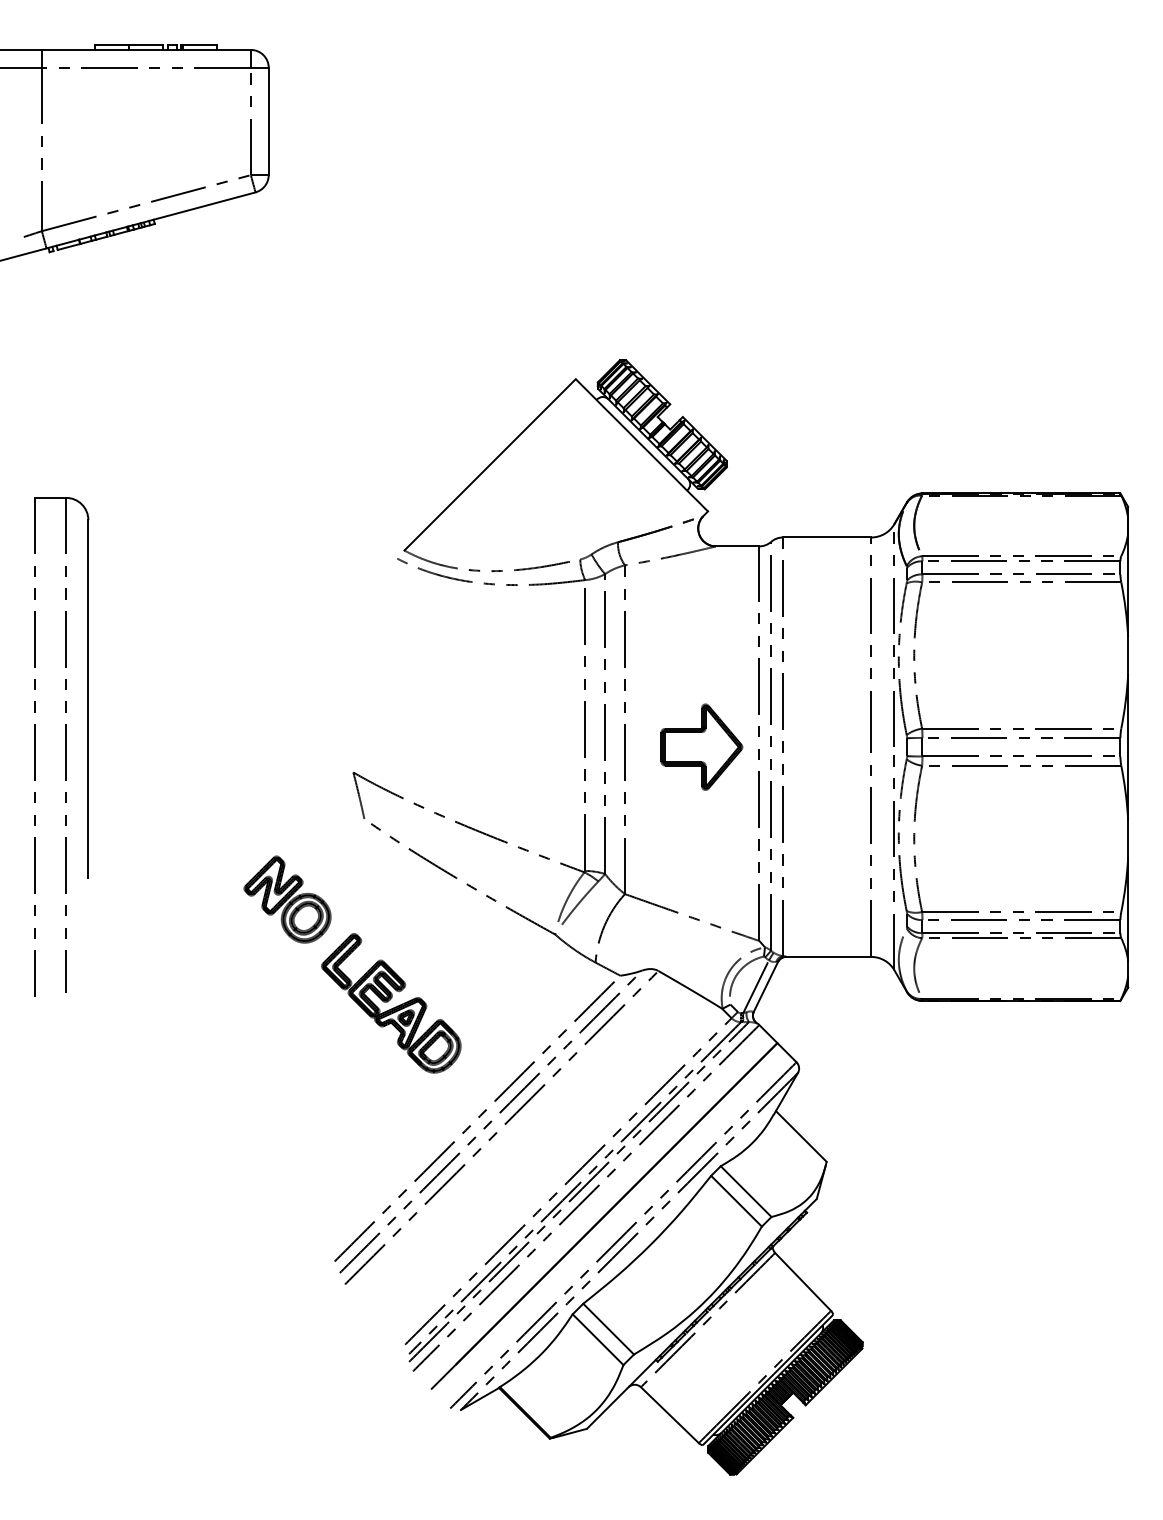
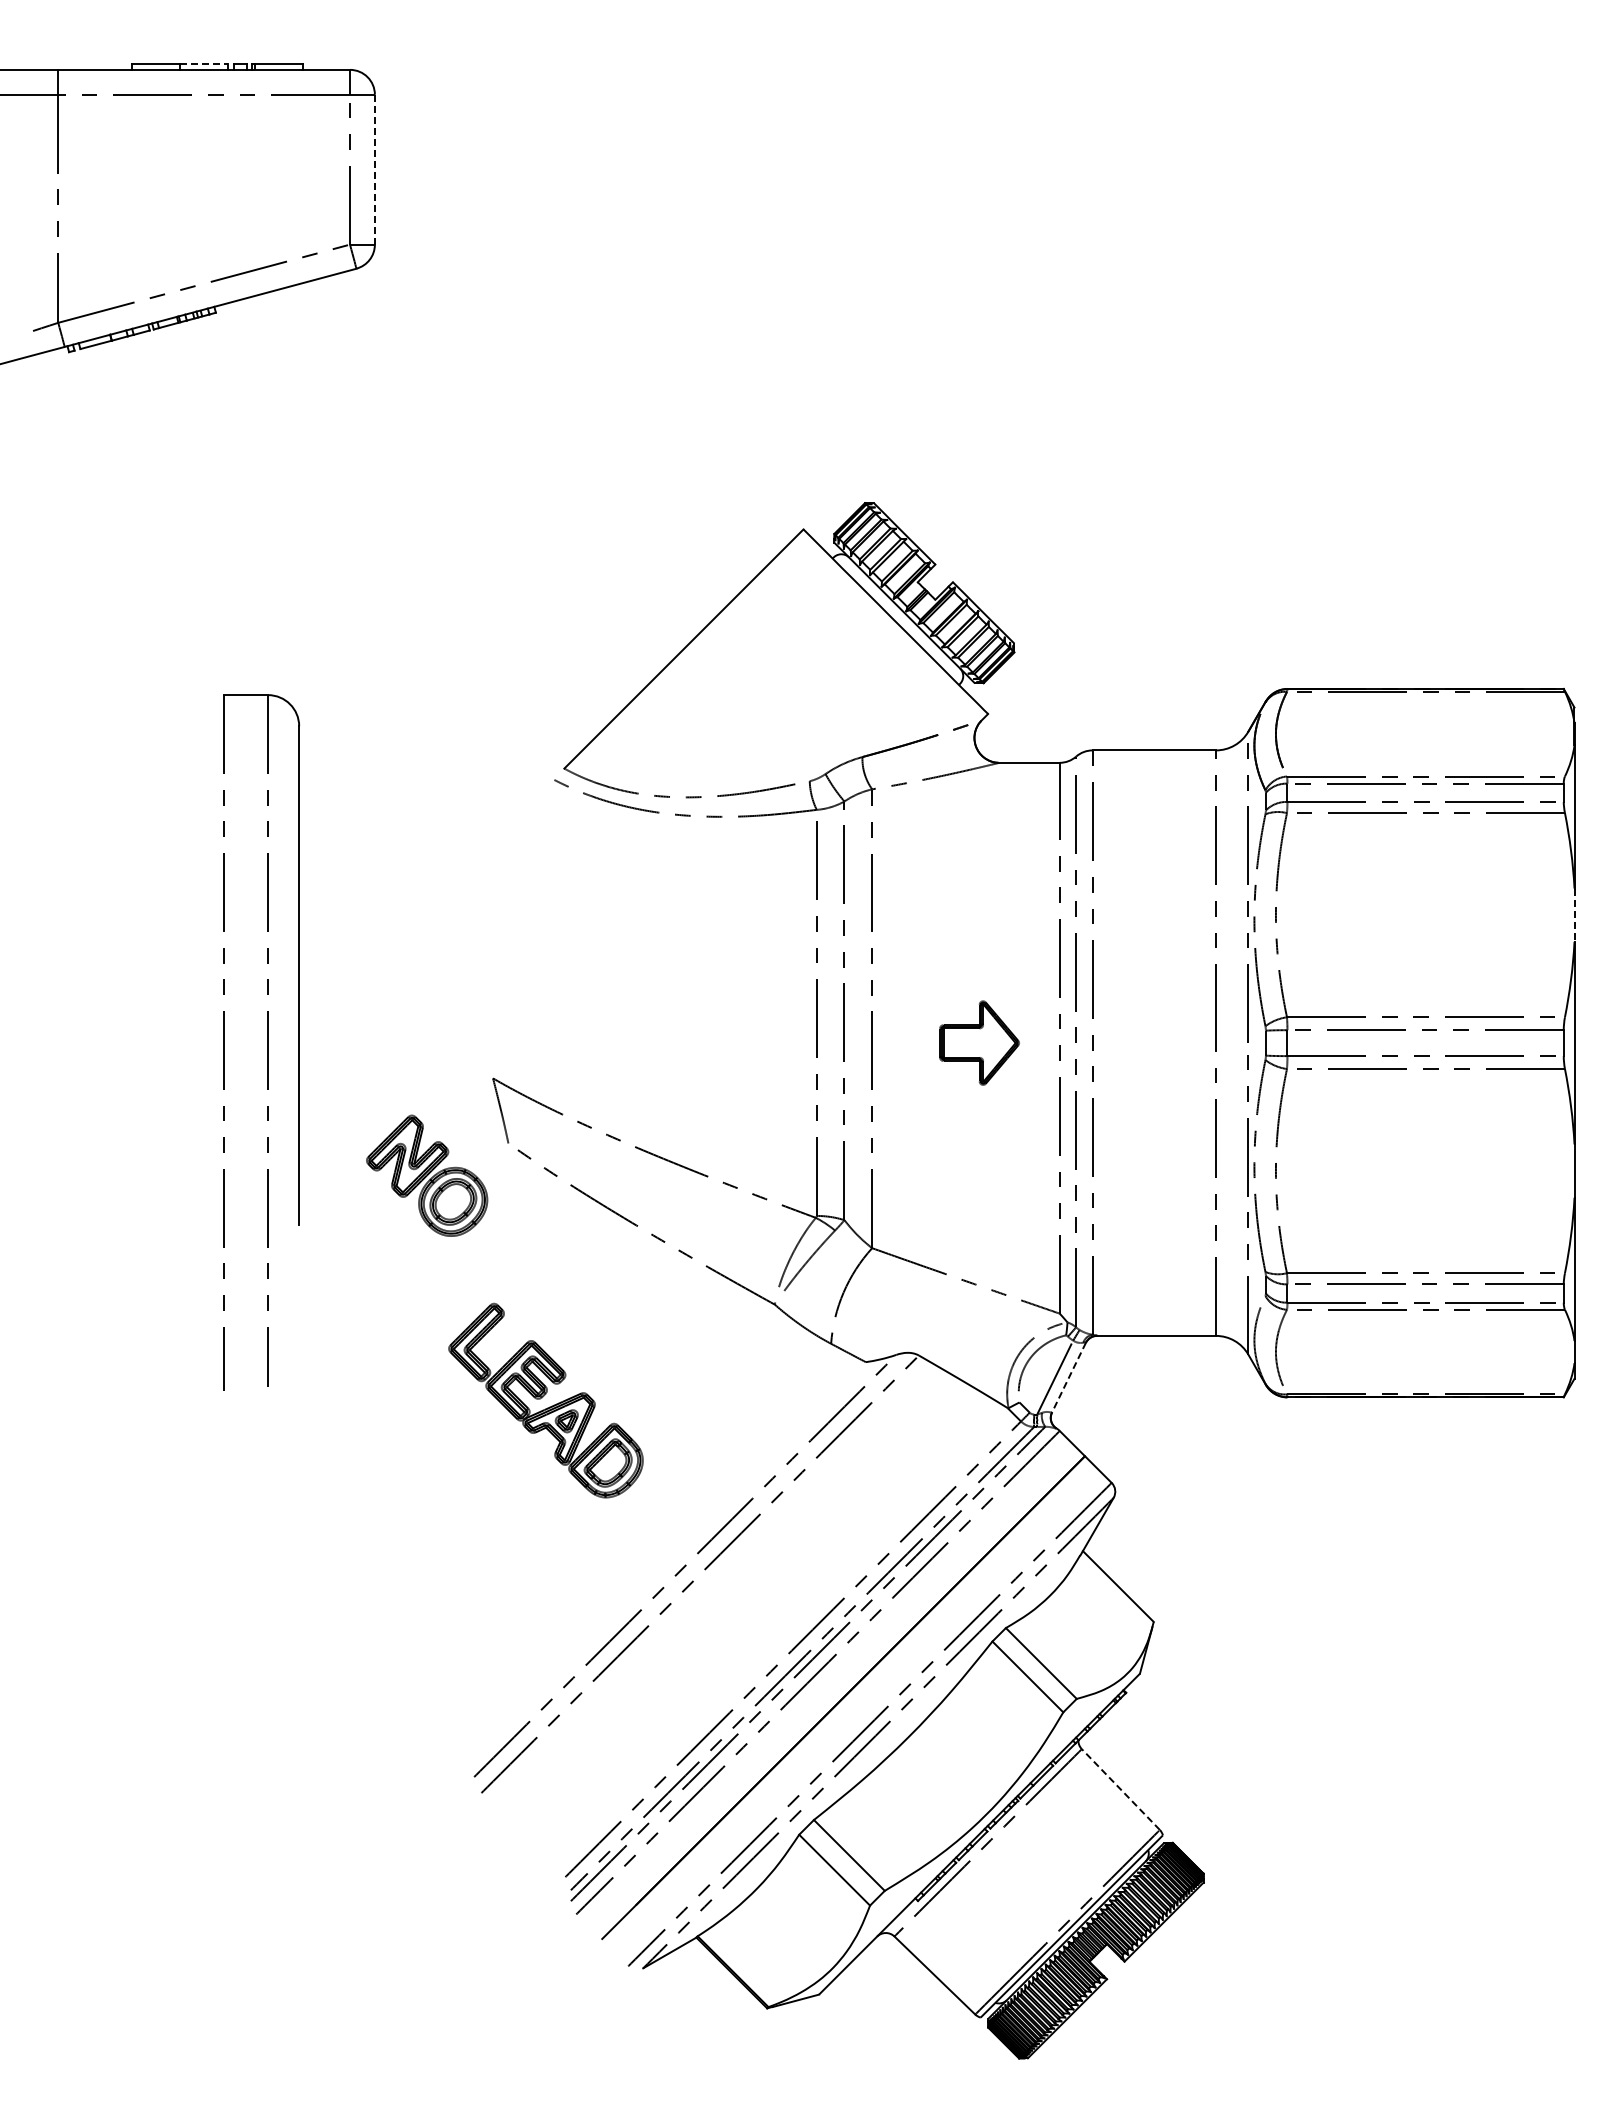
line: (145, 45) -> (203, 63), solid -> dashed
line: (268, 121) -> (374, 169), solid -> dashed
line: (1128, 655) -> (1574, 915), solid -> dashed
part: (61, 746) -> (261, 1042), moved
part: (701, 746) -> (979, 1042), size x0.7
part: (287, 899) -> (427, 1175), moved
line: (765, 986) -> (1068, 1377), solid -> dashed
line: (470, 1125) -> (656, 1571), removed
line: (802, 1281) -> (1120, 1789), solid -> dashed

